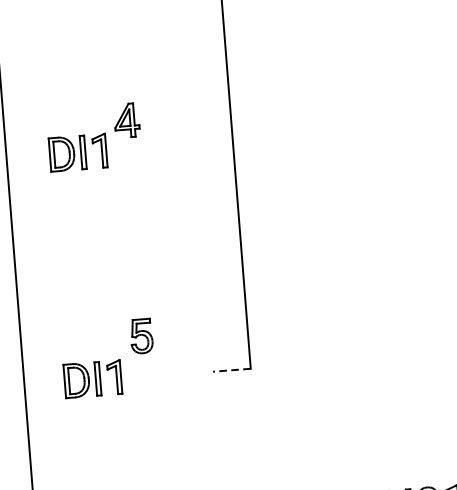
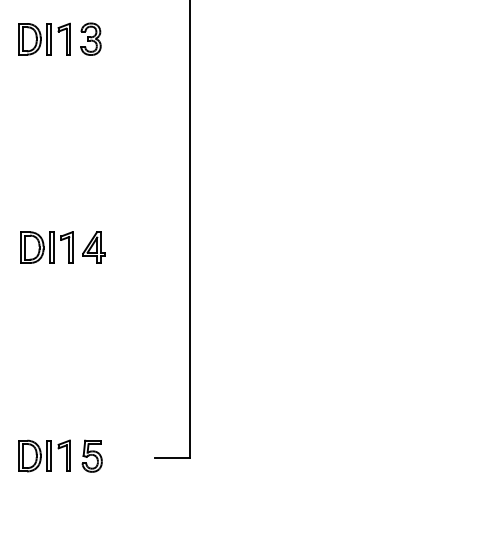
part: (126, 120) -> (93, 247), moved
part: (140, 335) -> (91, 455), moved
line: (230, 369) -> (171, 457), dashed -> solid

